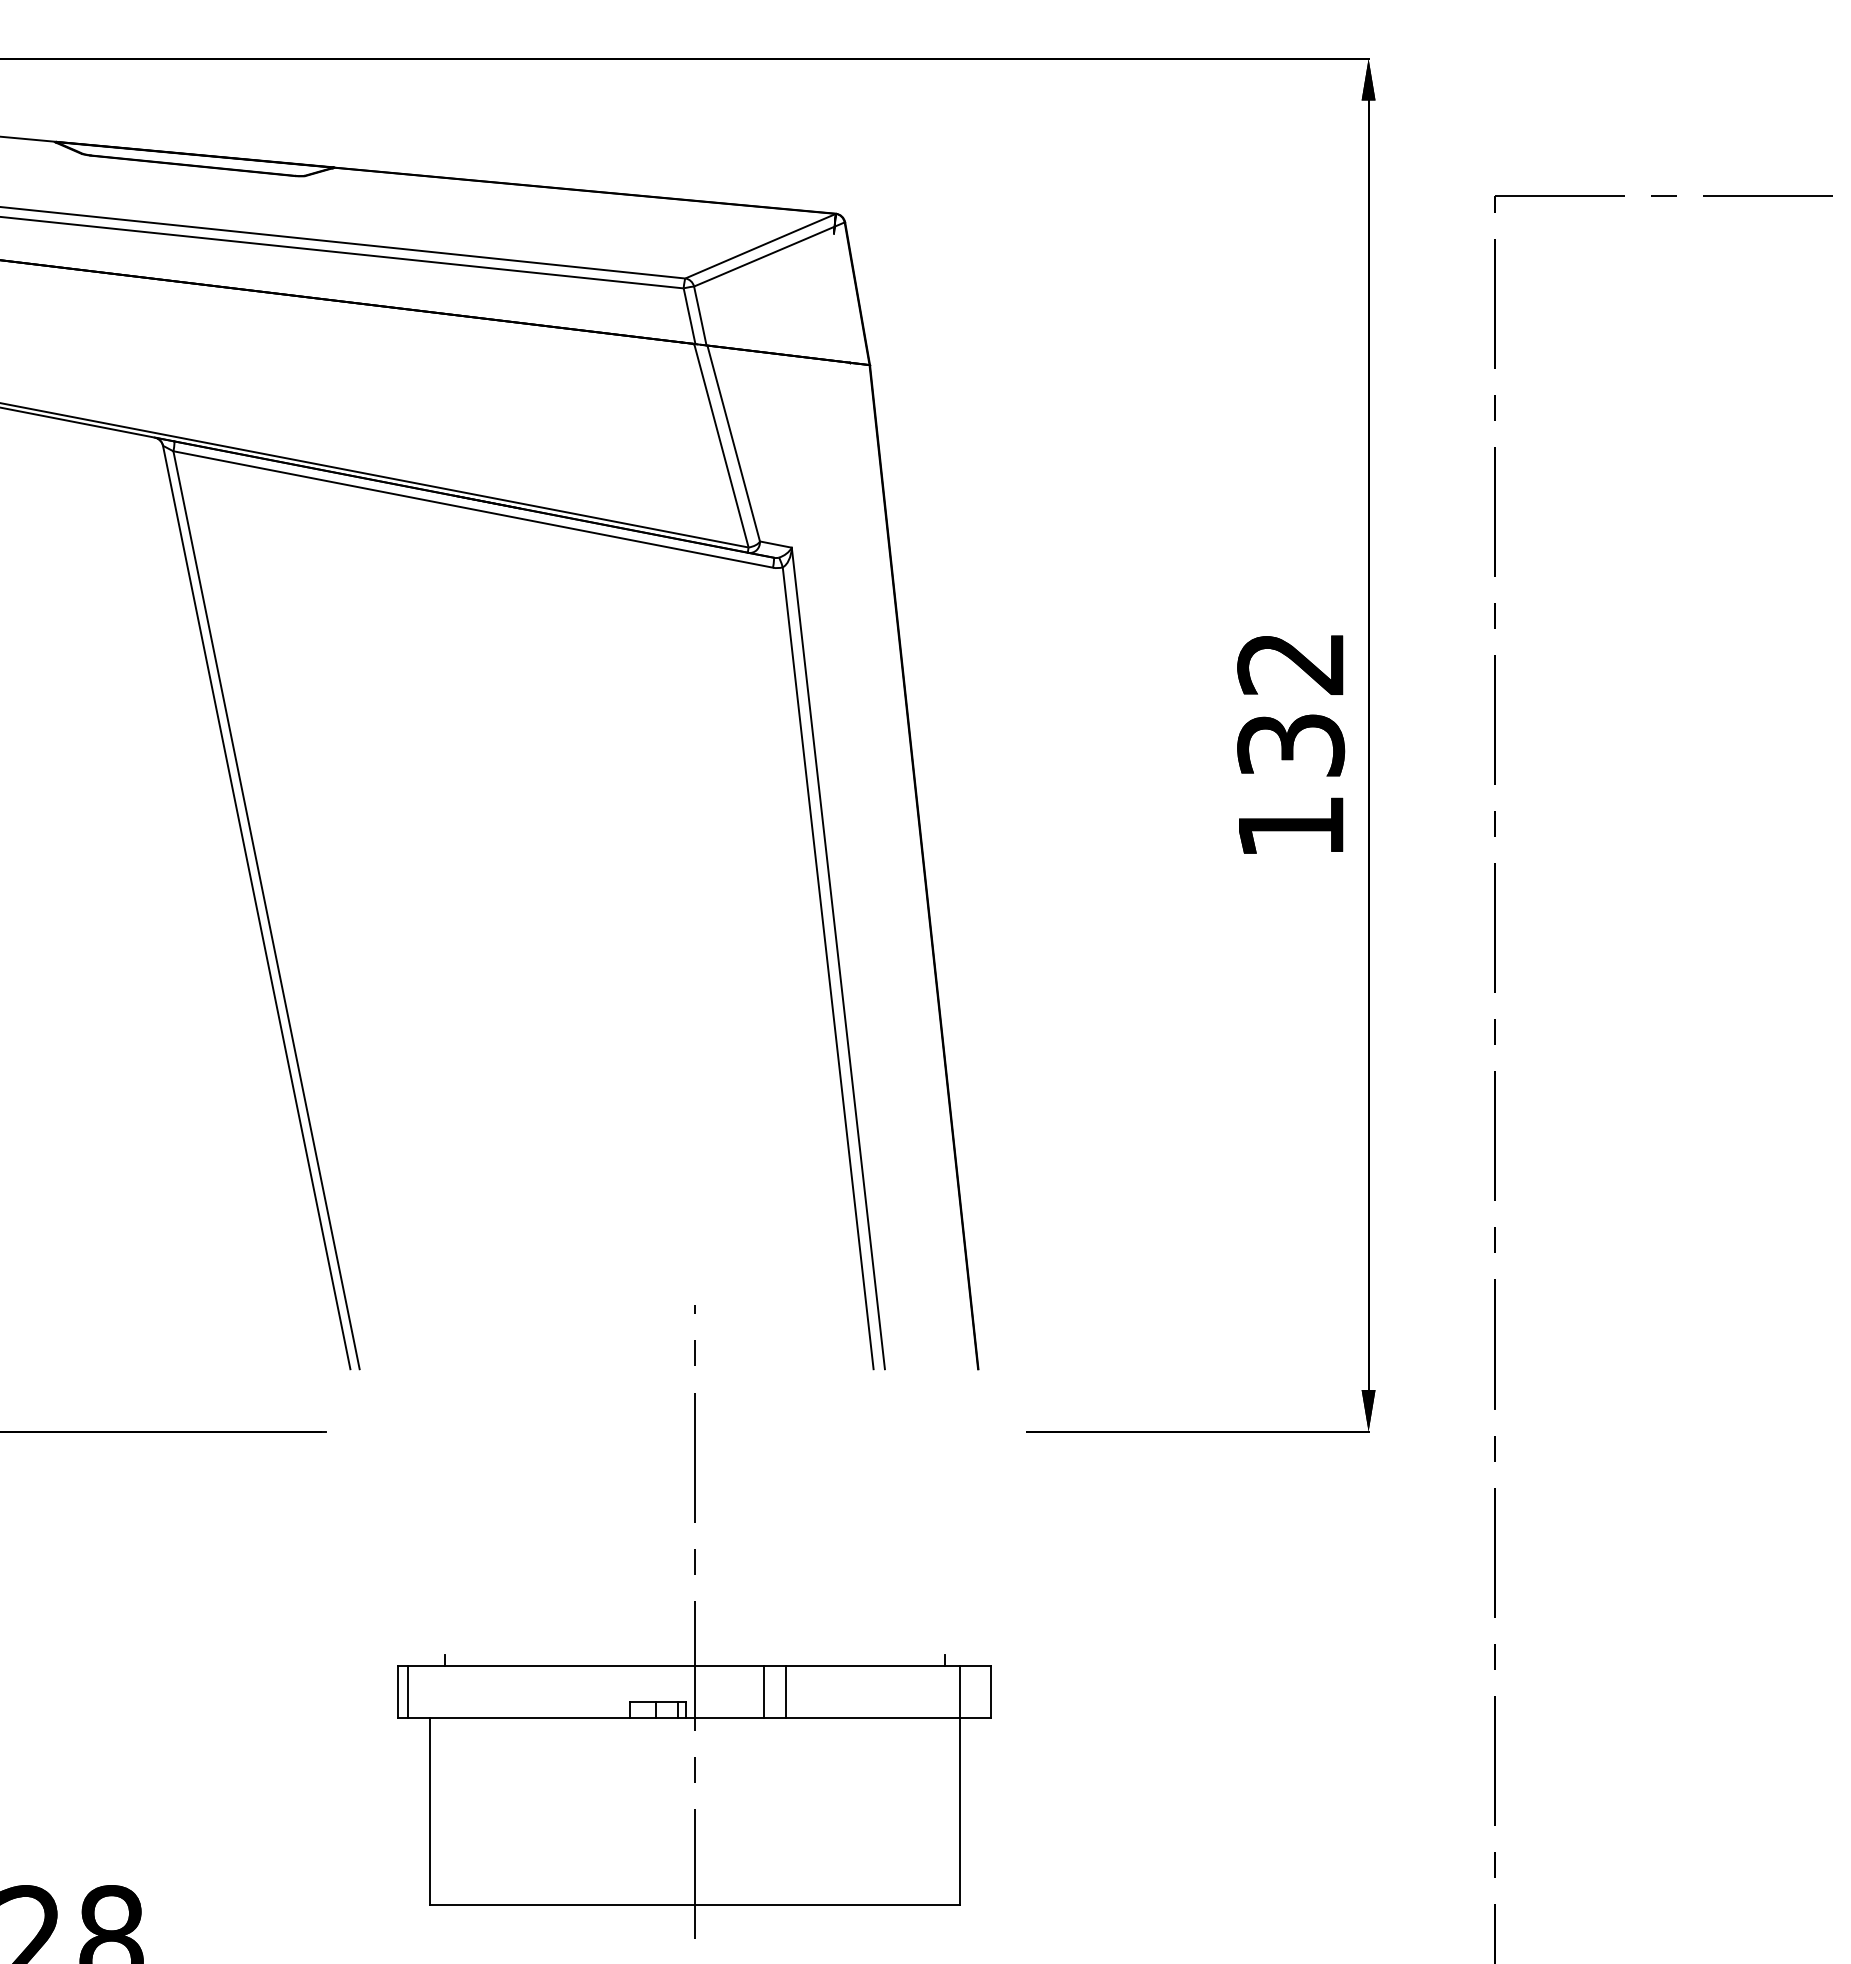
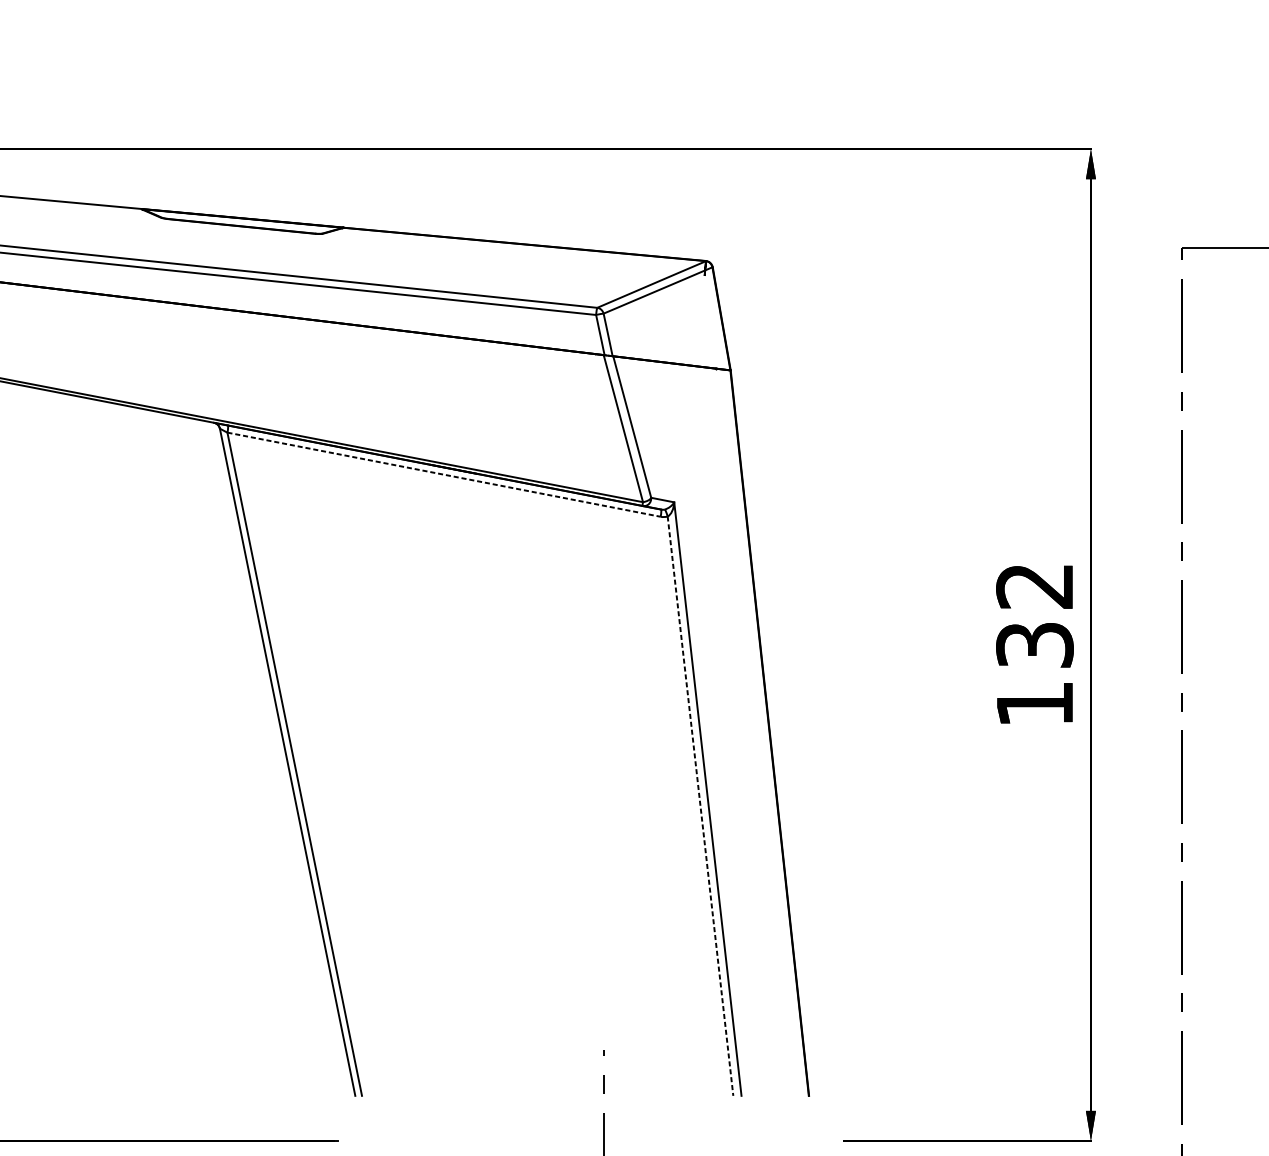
line: (473, 509) -> (444, 474), solid -> dashed
line: (828, 968) -> (700, 806), solid -> dashed

